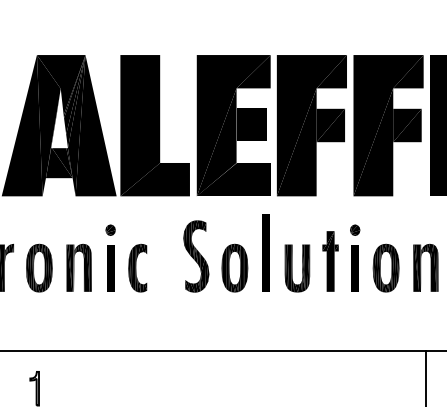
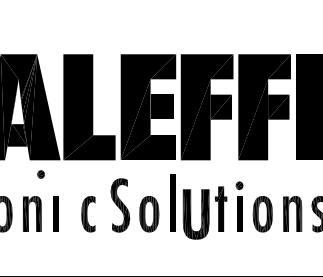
part: (110, 229) -> (40, 173), moved
part: (137, 267) -> (88, 213), moved
part: (297, 268) -> (196, 214), size x1.4

